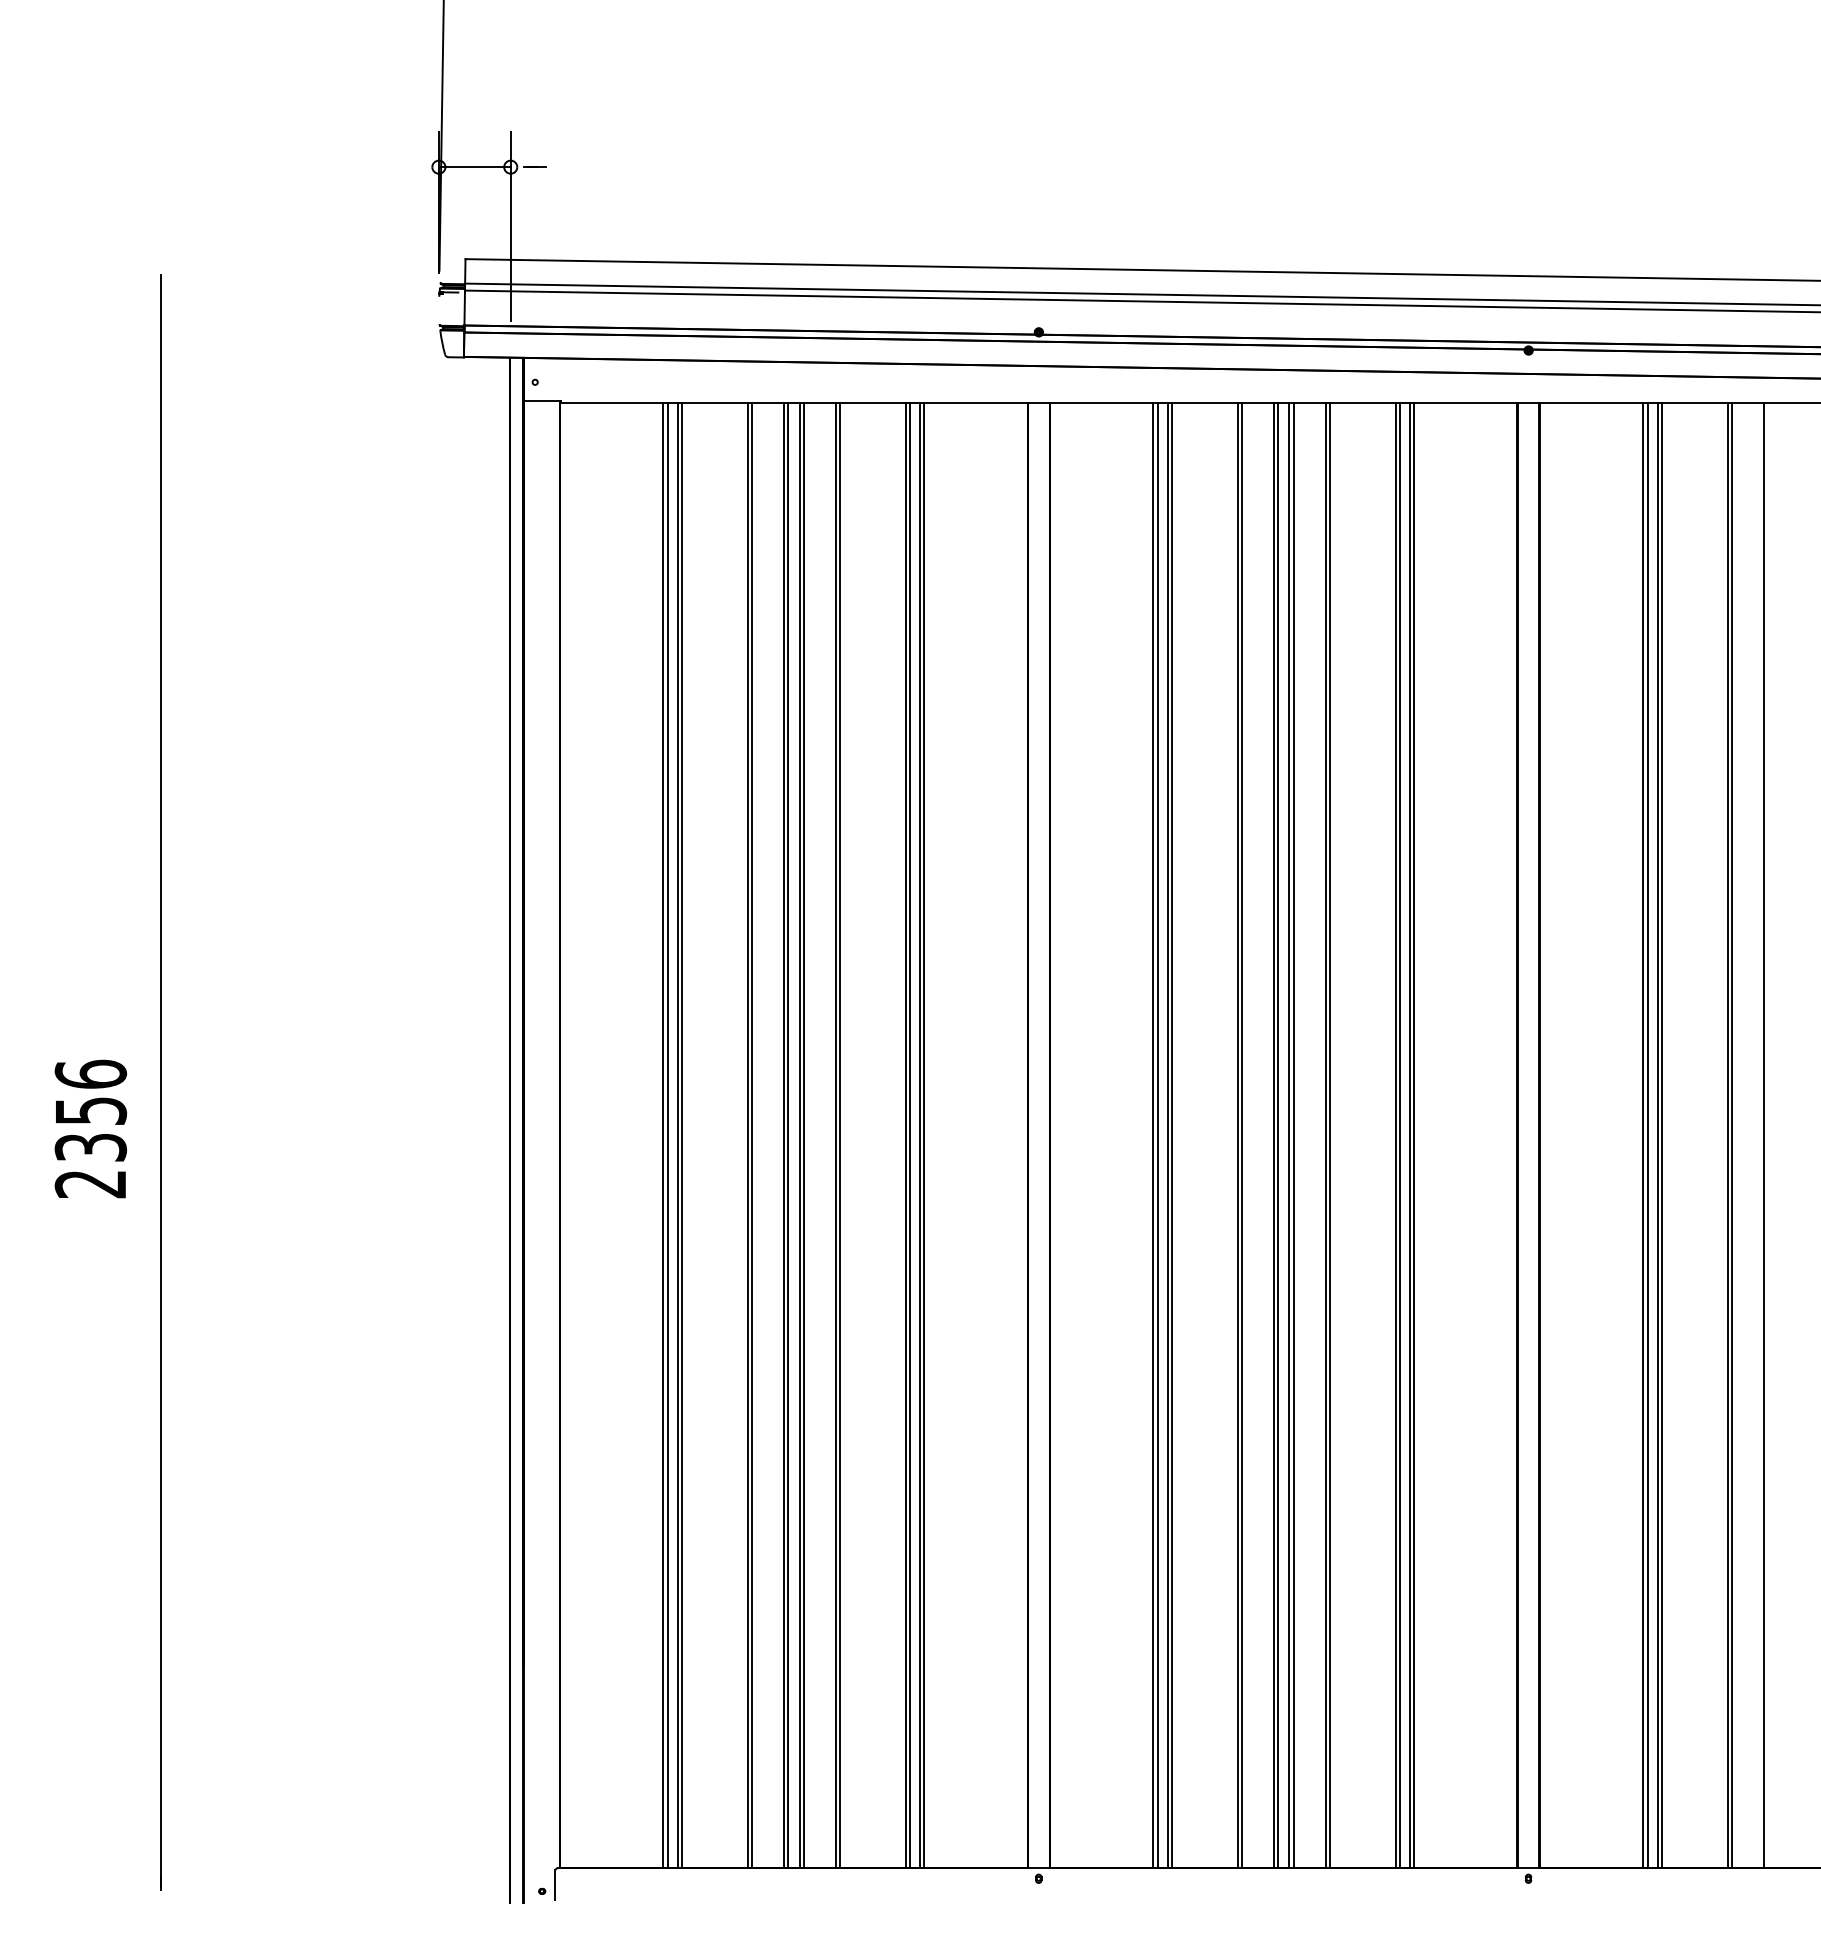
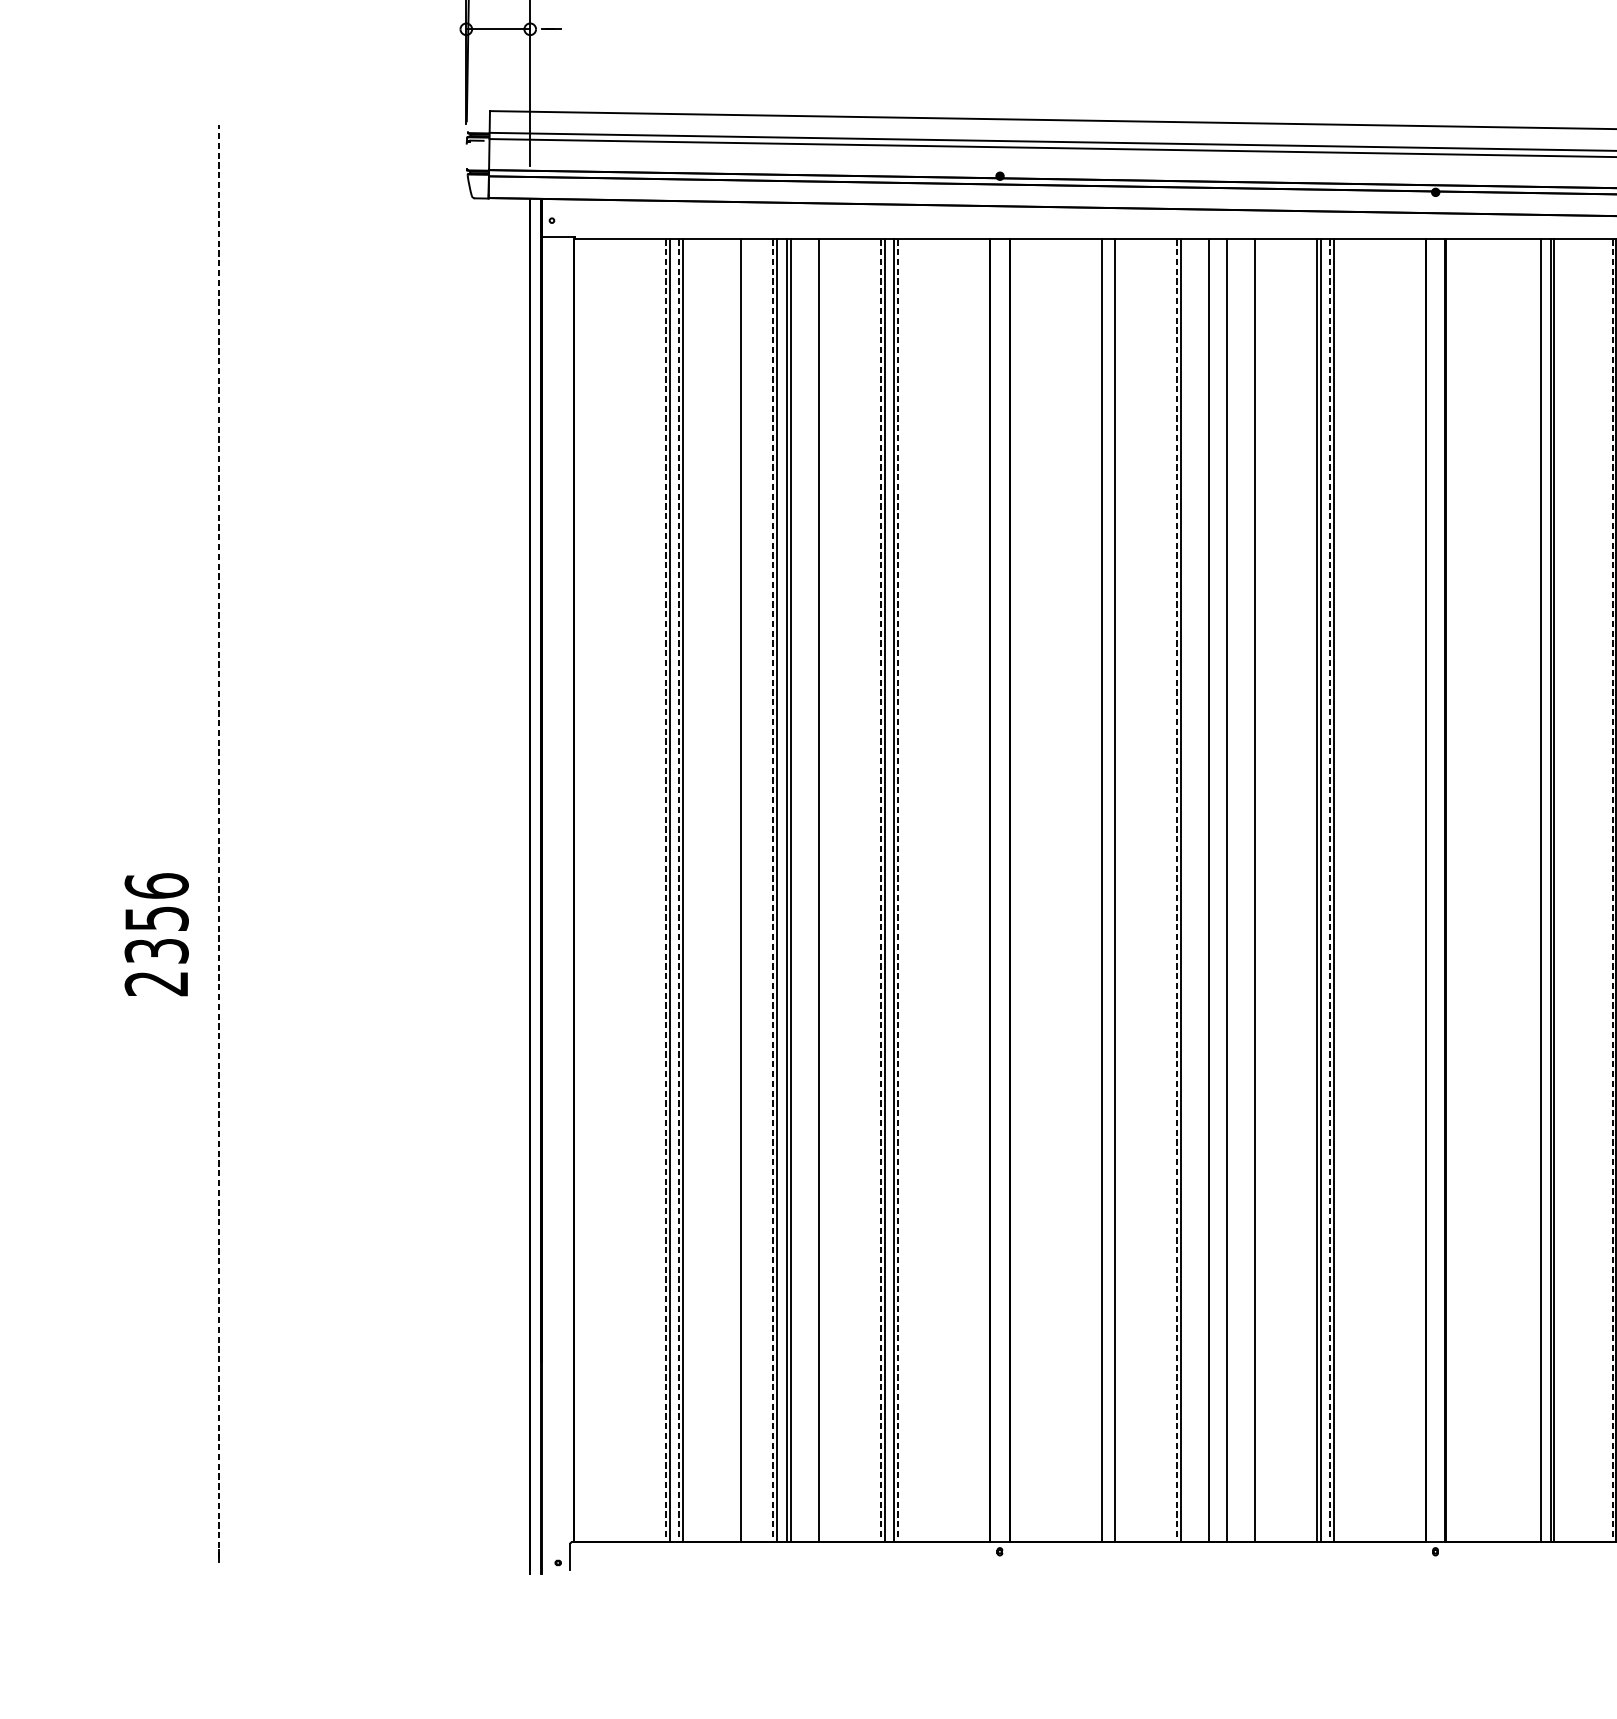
line: (160, 1079) -> (218, 840), solid -> dashed
text: (90, 1128) -> (156, 934), moved
line: (663, 1135) -> (666, 890), solid -> dashed
line: (677, 1135) -> (678, 890), solid -> dashed
line: (752, 1135) -> (745, 890), removed
line: (783, 1135) -> (772, 890), solid -> dashed
line: (839, 1135) -> (822, 890), removed
line: (905, 1135) -> (881, 890), solid -> dashed
line: (924, 1135) -> (898, 890), solid -> dashed
line: (1157, 1135) -> (1105, 890), removed
line: (1172, 1135) -> (1118, 890), removed
line: (1237, 1135) -> (1176, 890), solid -> dashed
line: (1278, 1135) -> (1213, 890), removed
line: (1289, 1135) -> (1222, 890), removed
line: (1329, 1135) -> (1258, 890), removed
line: (1409, 1135) -> (1329, 890), solid -> dashed
line: (1643, 1135) -> (1537, 890), removed
line: (1727, 1135) -> (1612, 890), solid -> dashed

